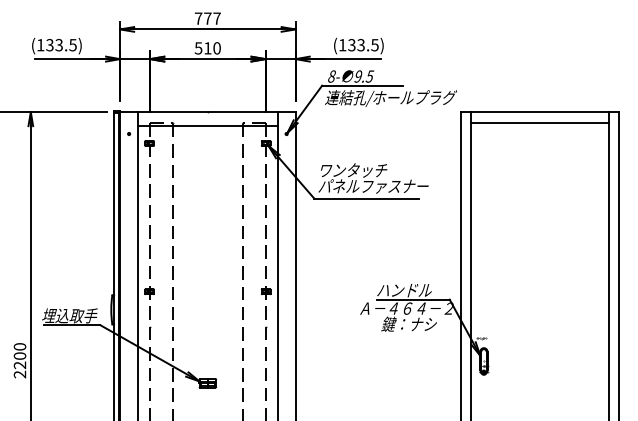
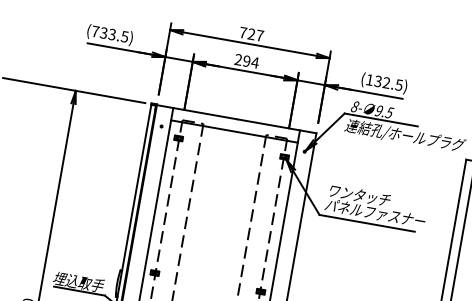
text: (207, 18) -> (251, 34), 777 -> 727
text: (40, 45) -> (95, 31), (133.5) -> (733.5)
text: (360, 45) -> (385, 83), (133.5) -> (132.5)
text: (207, 48) -> (246, 61), 510 -> 294

